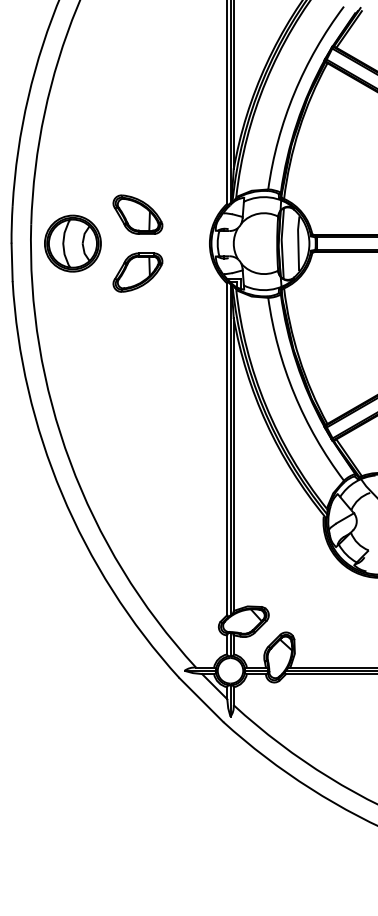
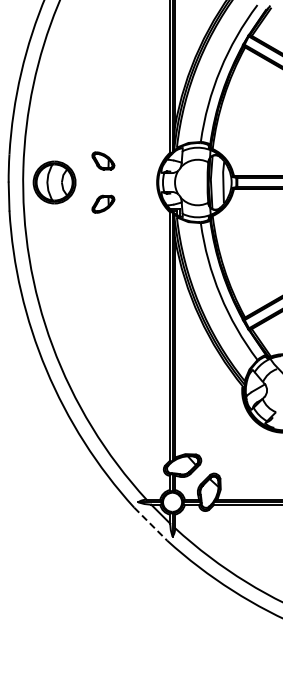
part: (138, 214) -> (103, 160), size x0.6
part: (138, 272) -> (103, 204), size x0.6
line: (202, 700) -> (151, 524), solid -> dashed

